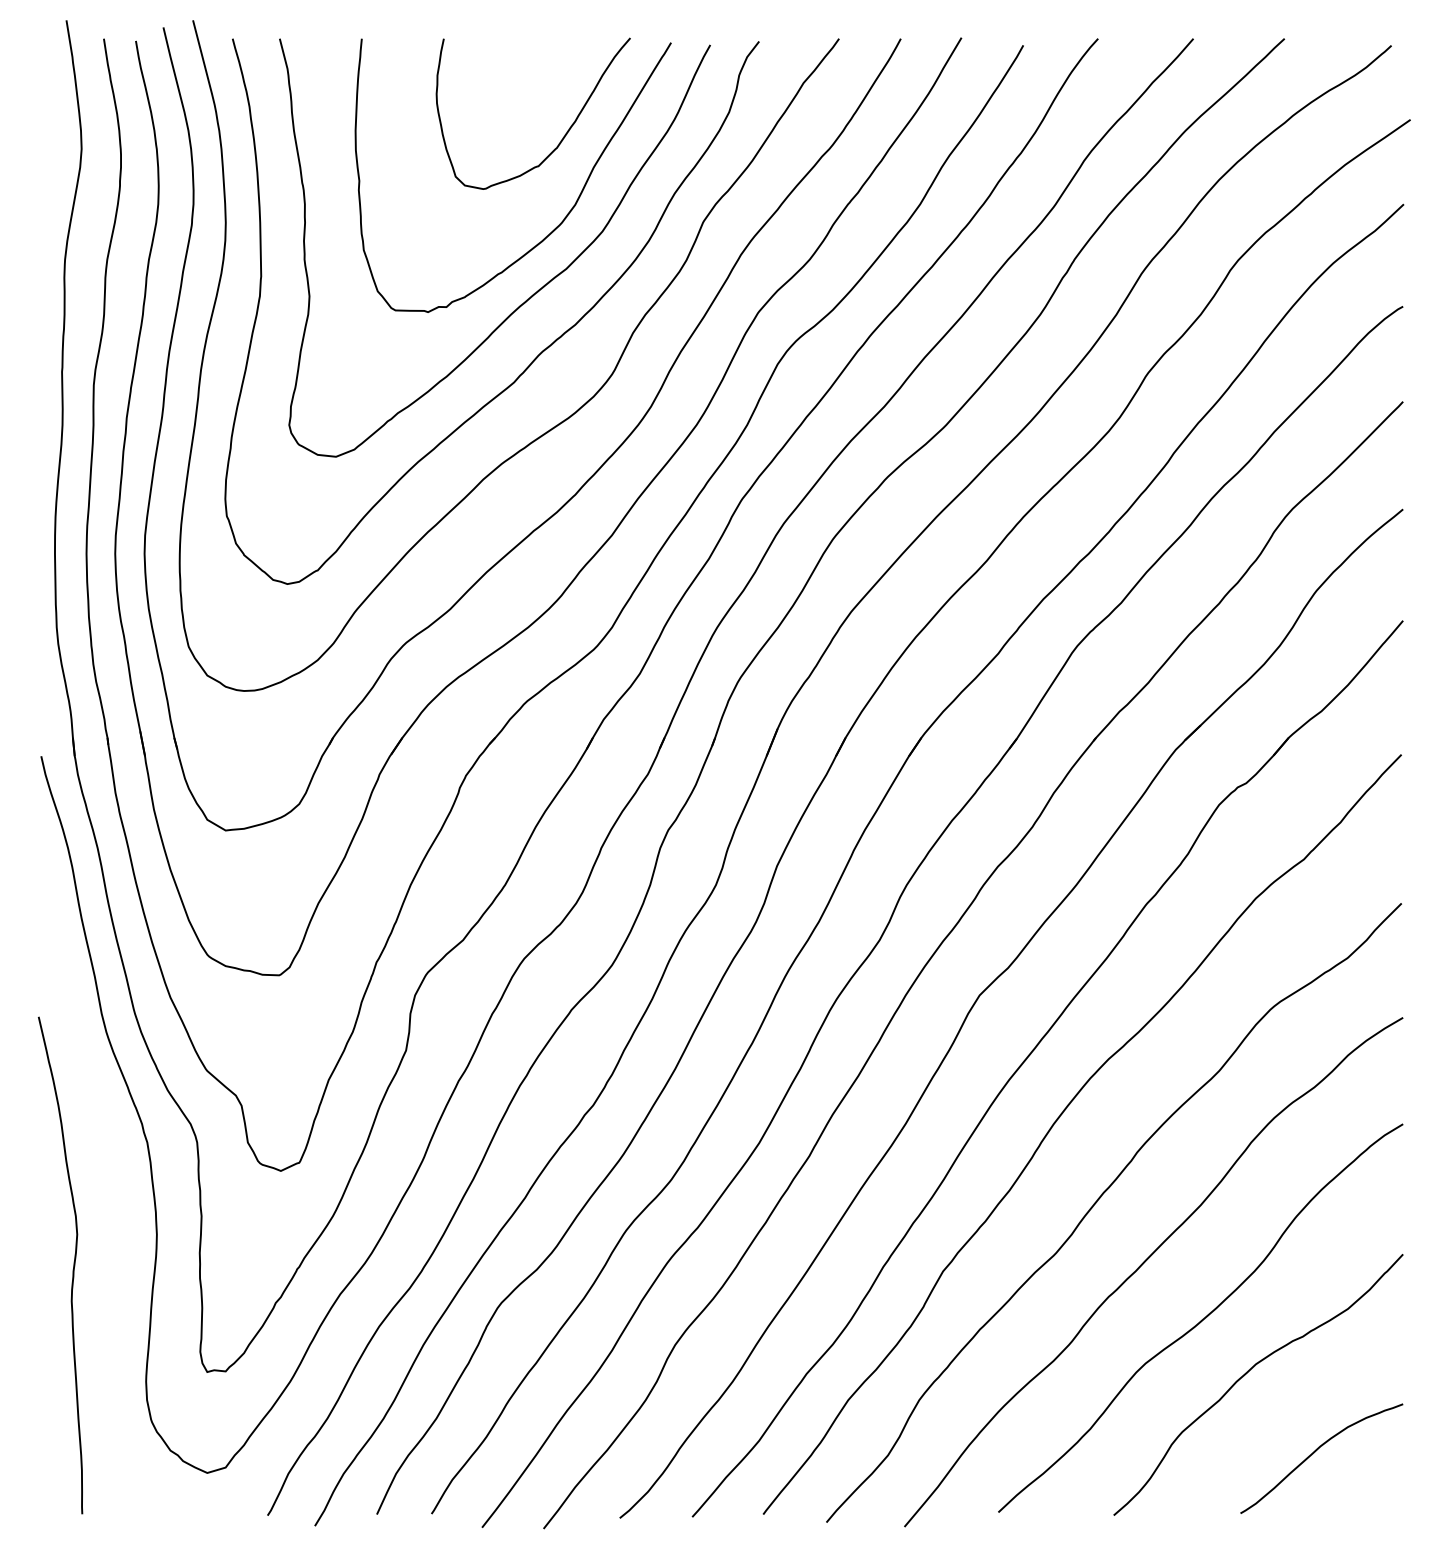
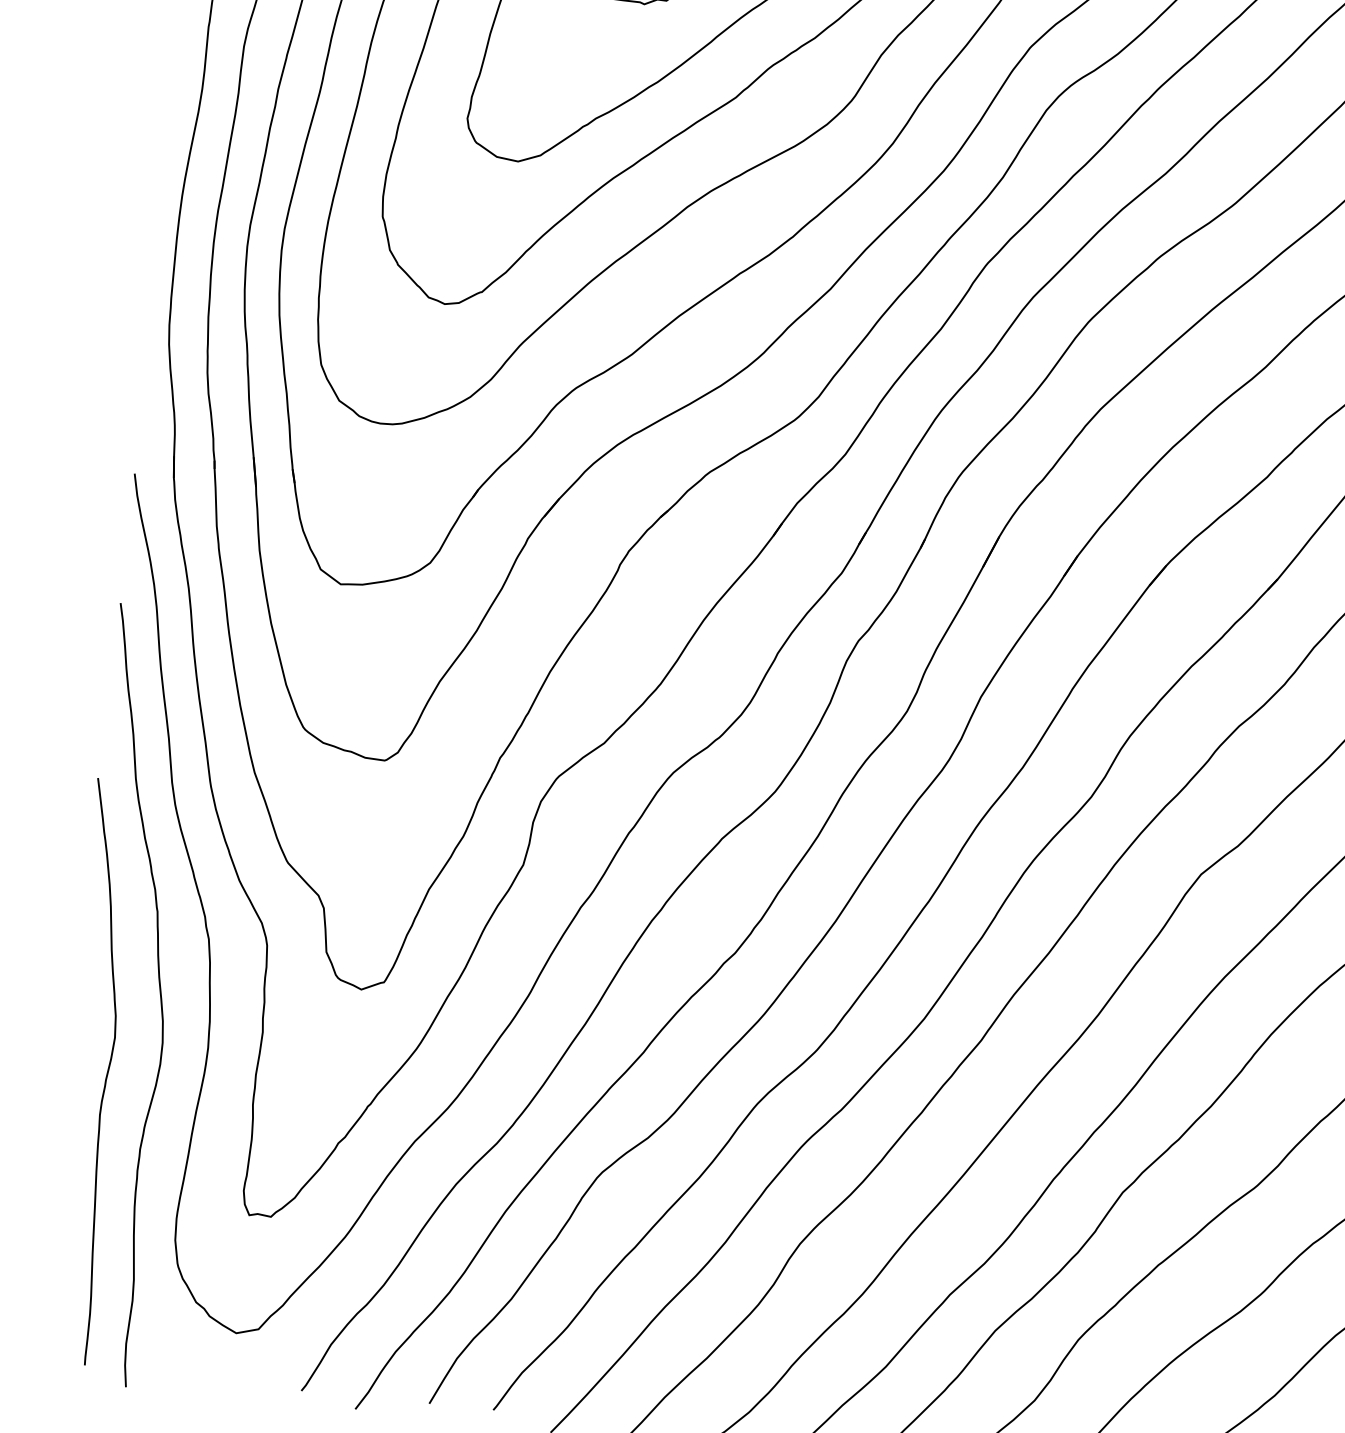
curve: (109, 1188) -> (158, 987), added

